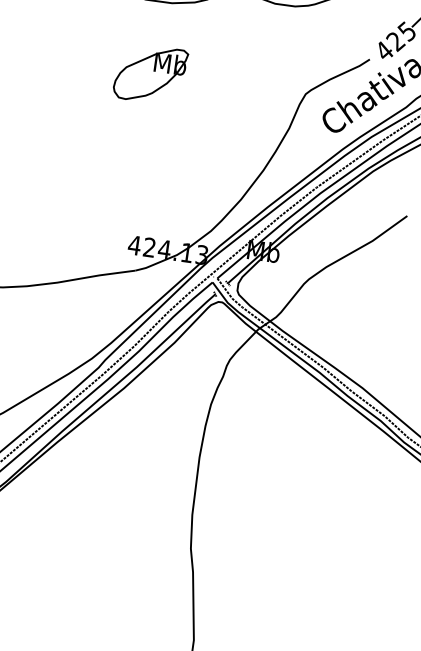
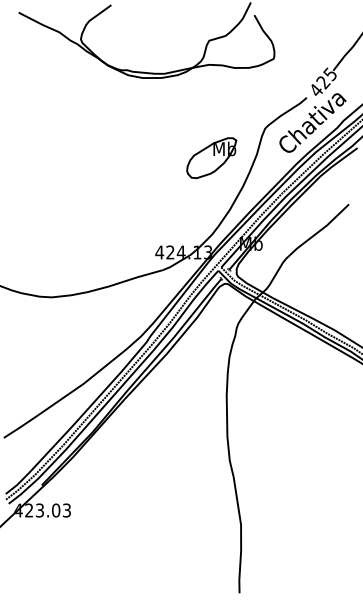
part: (150, 74) -> (211, 158), moved

